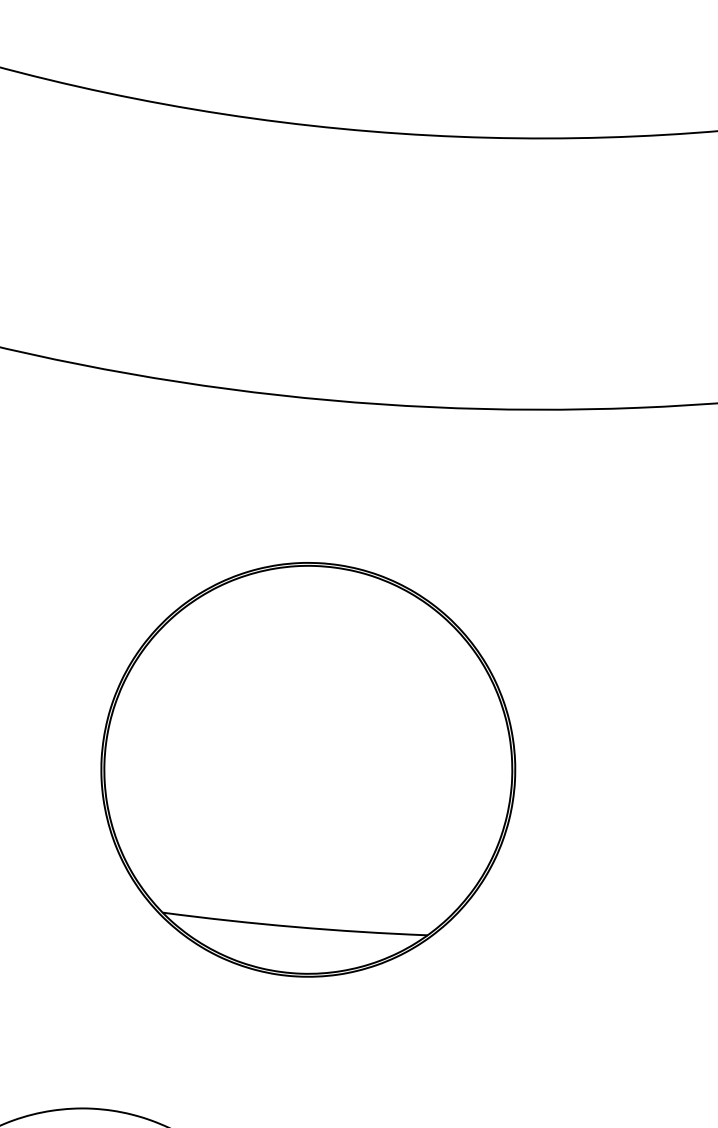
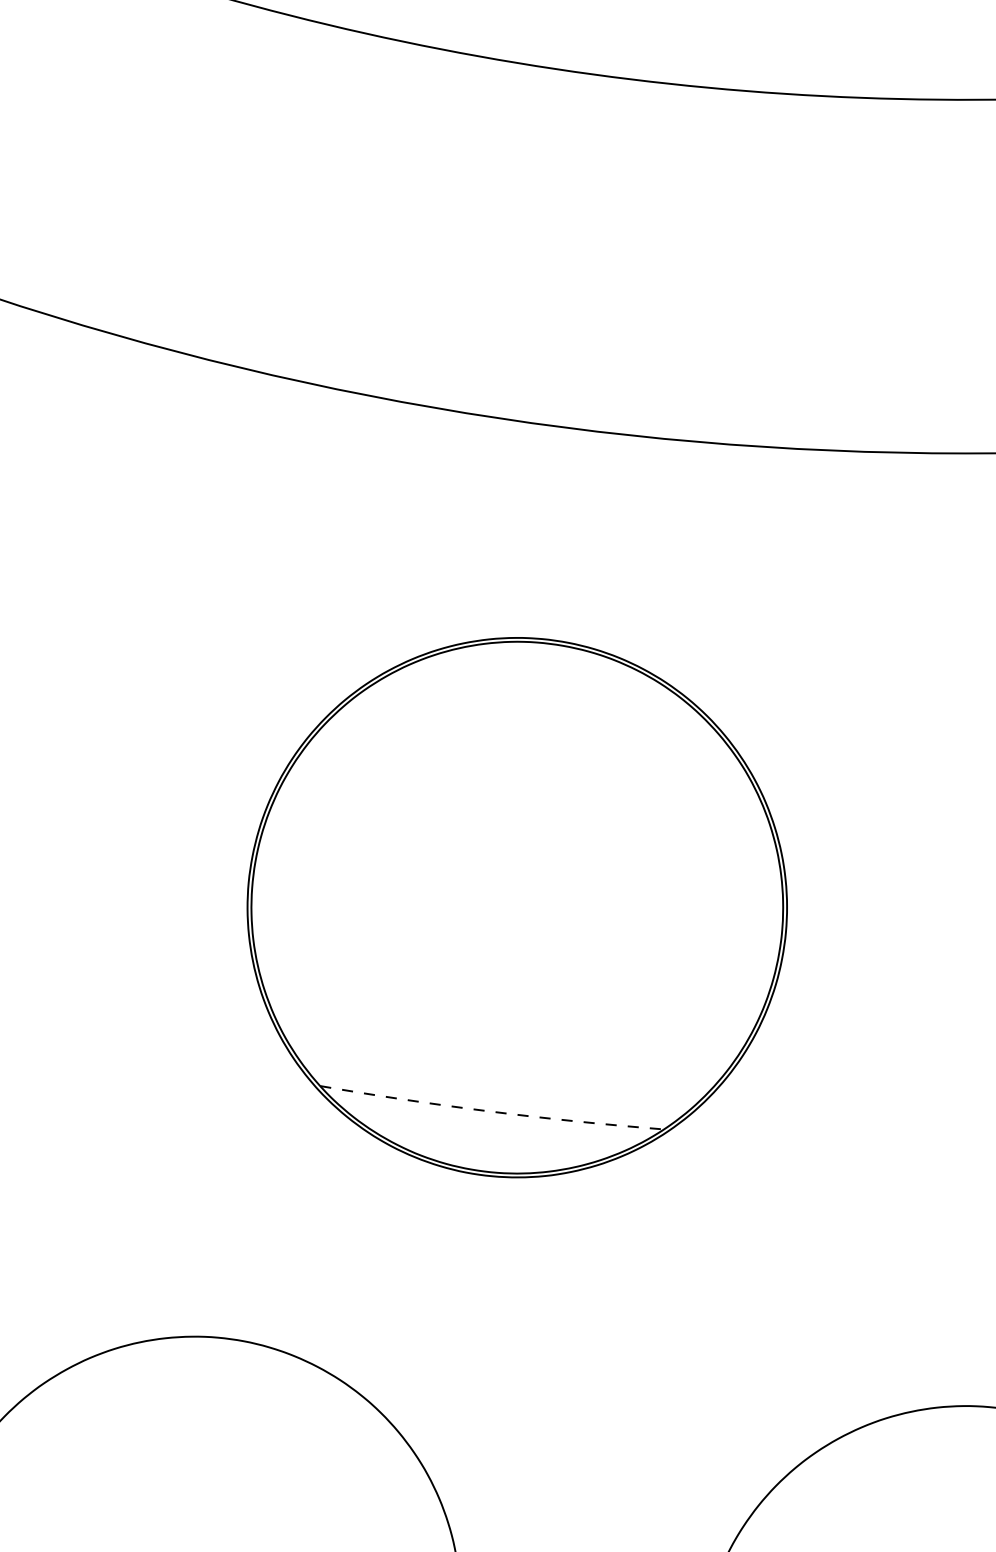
arc: (294, 926) -> (491, 1111), solid -> dashed

